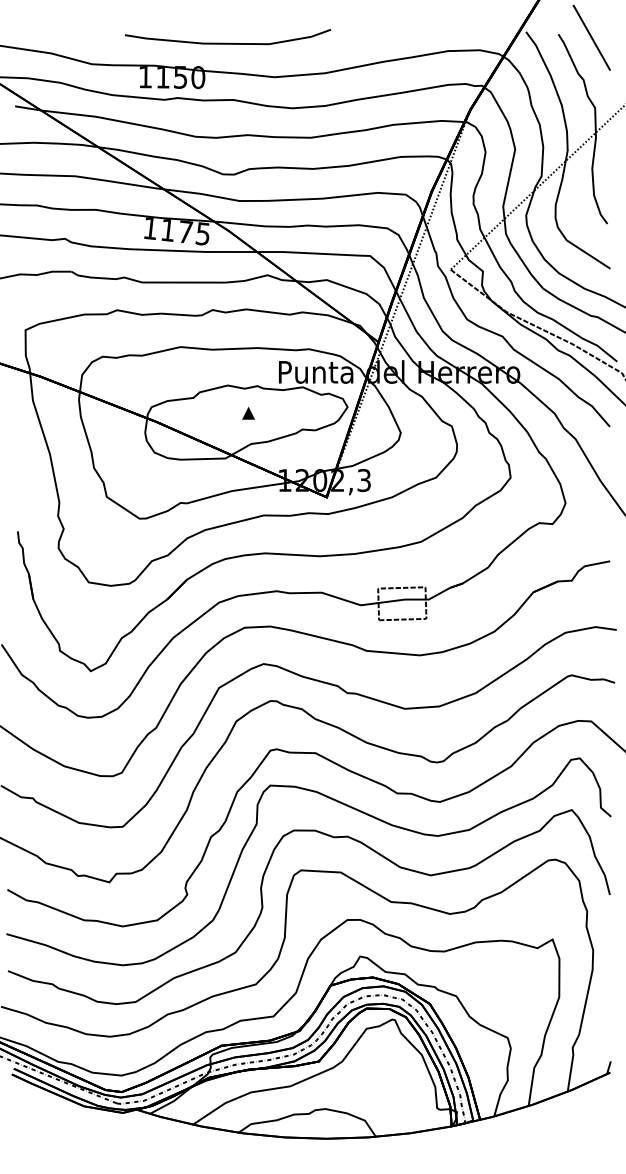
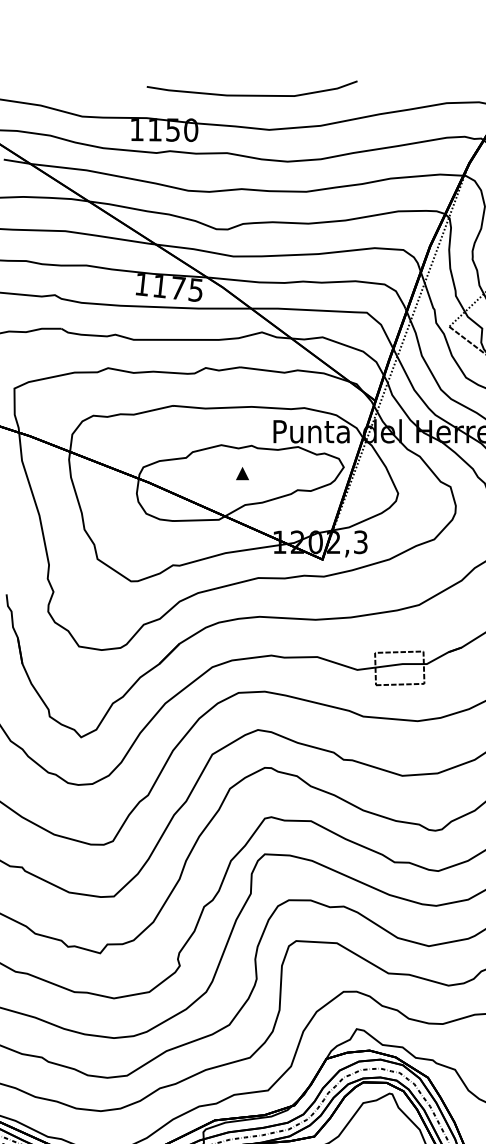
curve: (228, 42) -> (252, 94), moved

